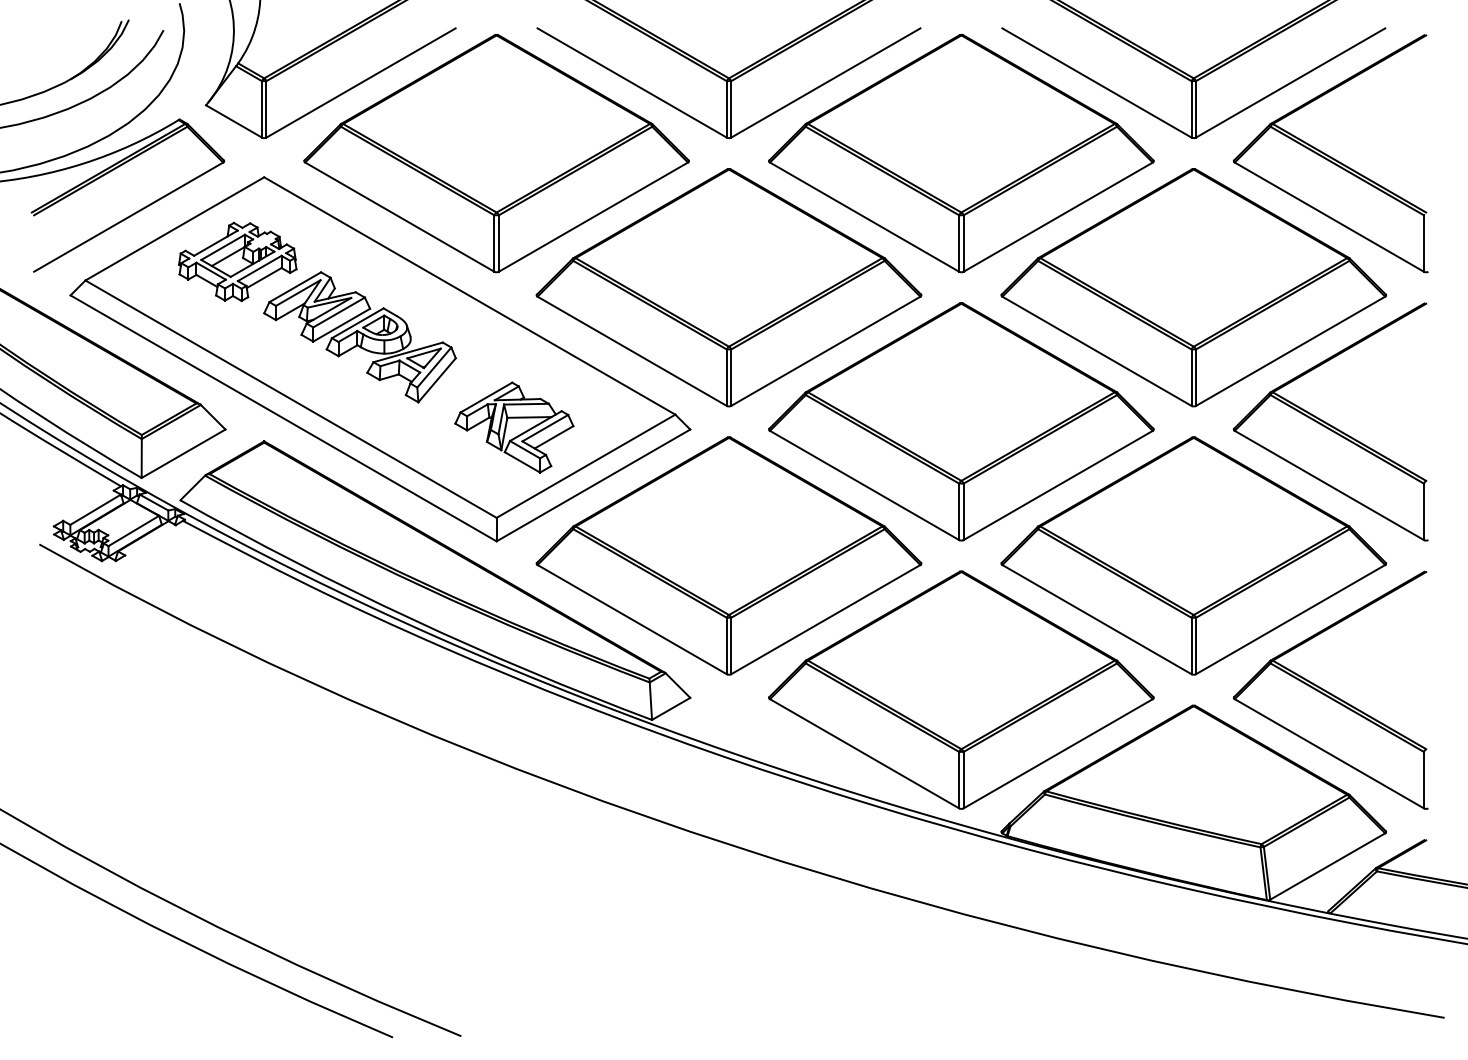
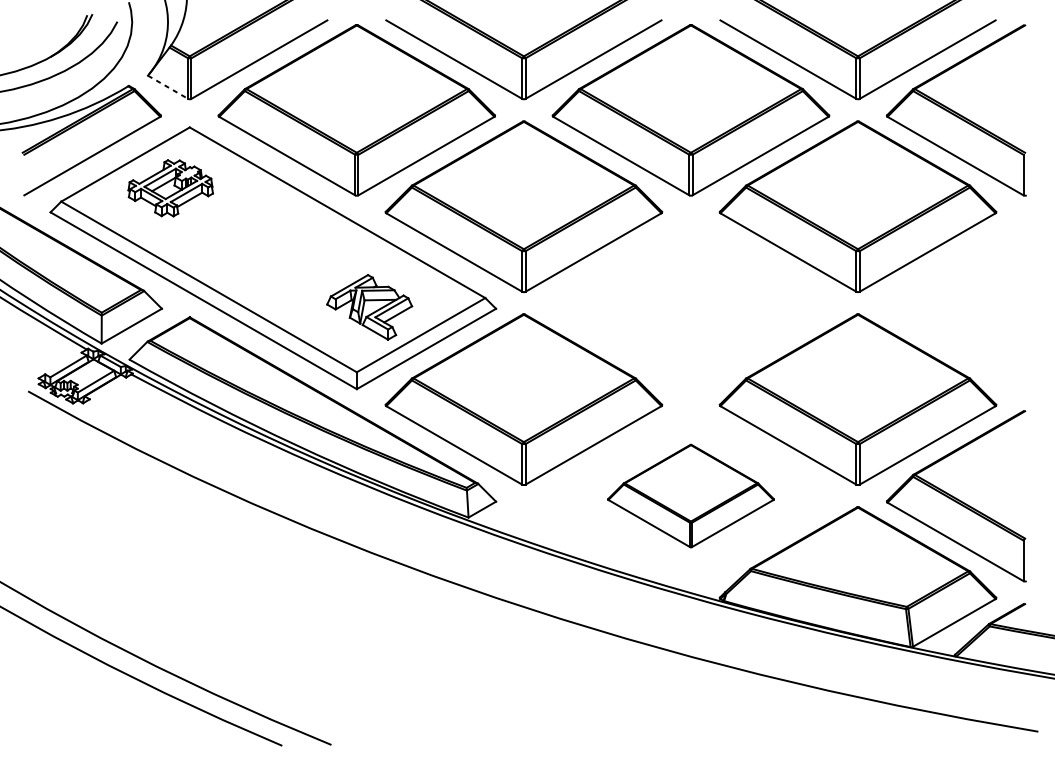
line: (234, 121) -> (168, 87), solid -> dashed
part: (359, 337) -> (258, 242), removed
part: (961, 421) -> (691, 302), removed
part: (1330, 421) -> (956, 302), removed
part: (961, 689) -> (691, 495), size x0.6

